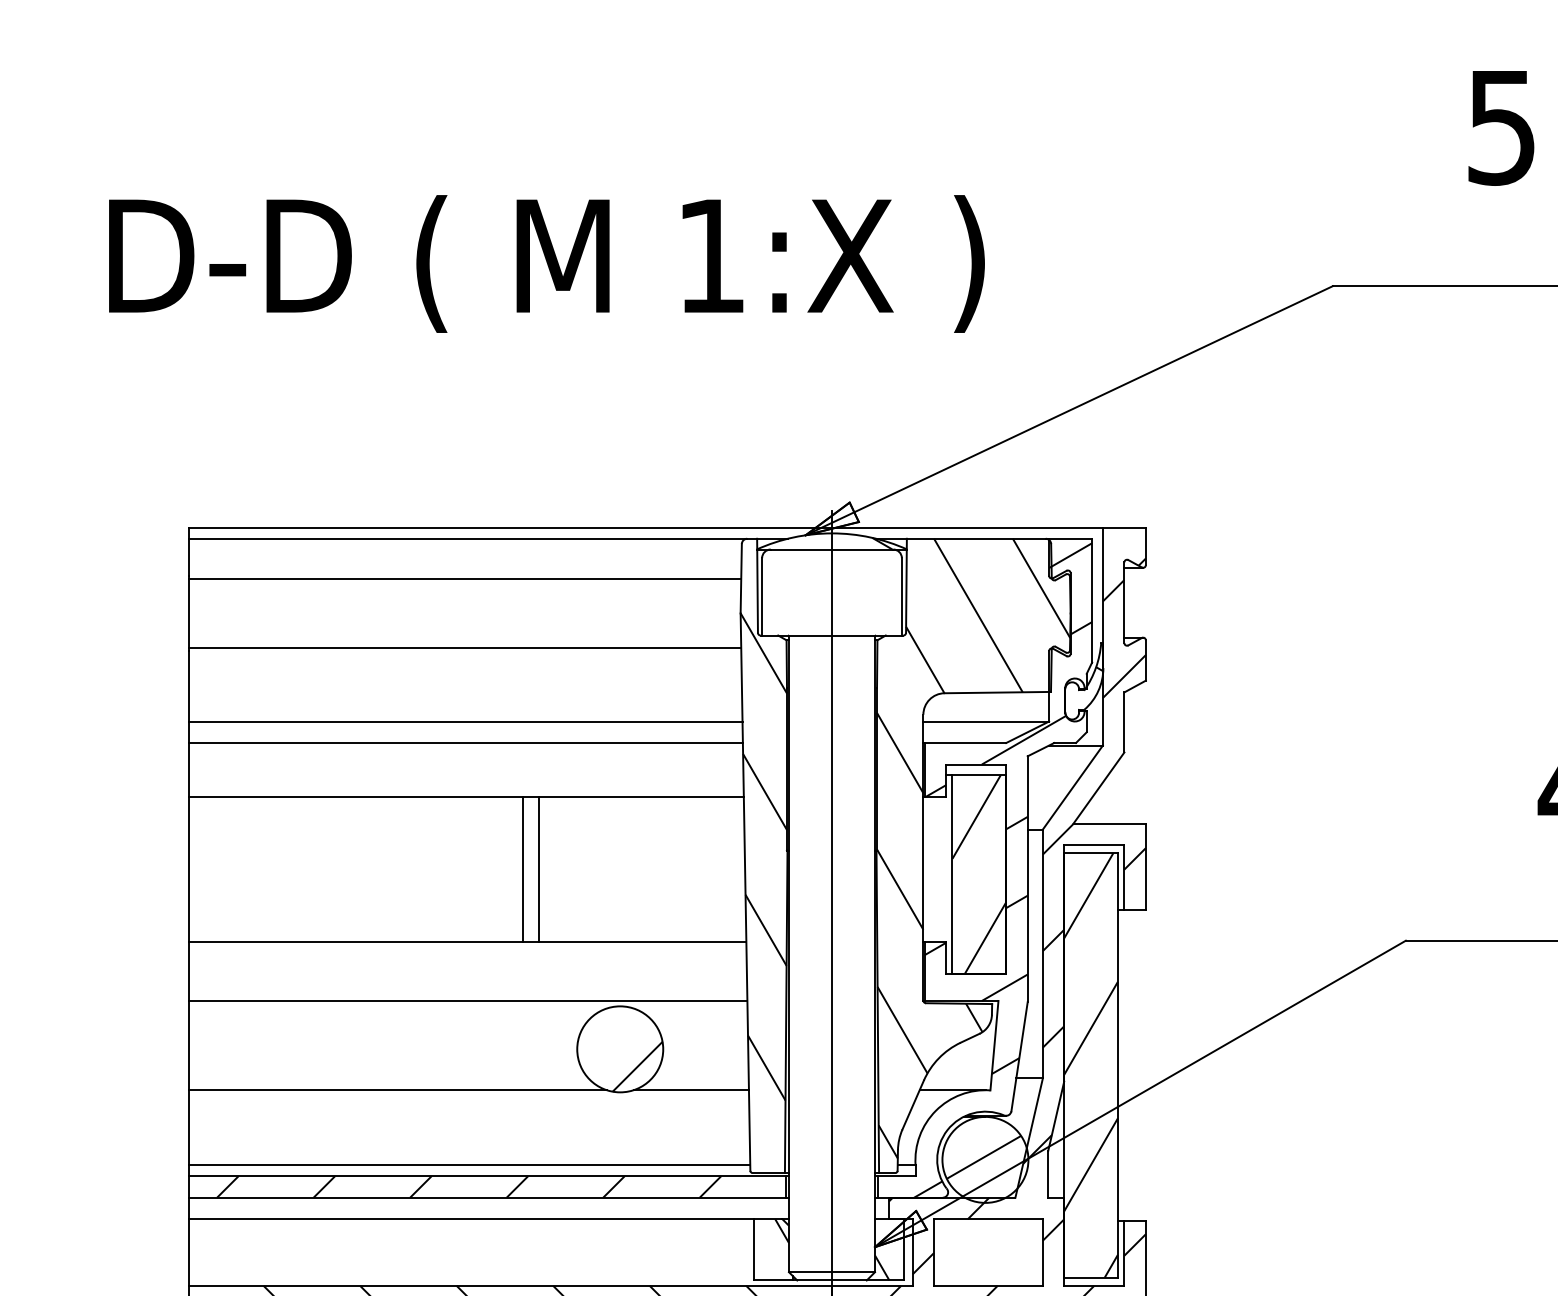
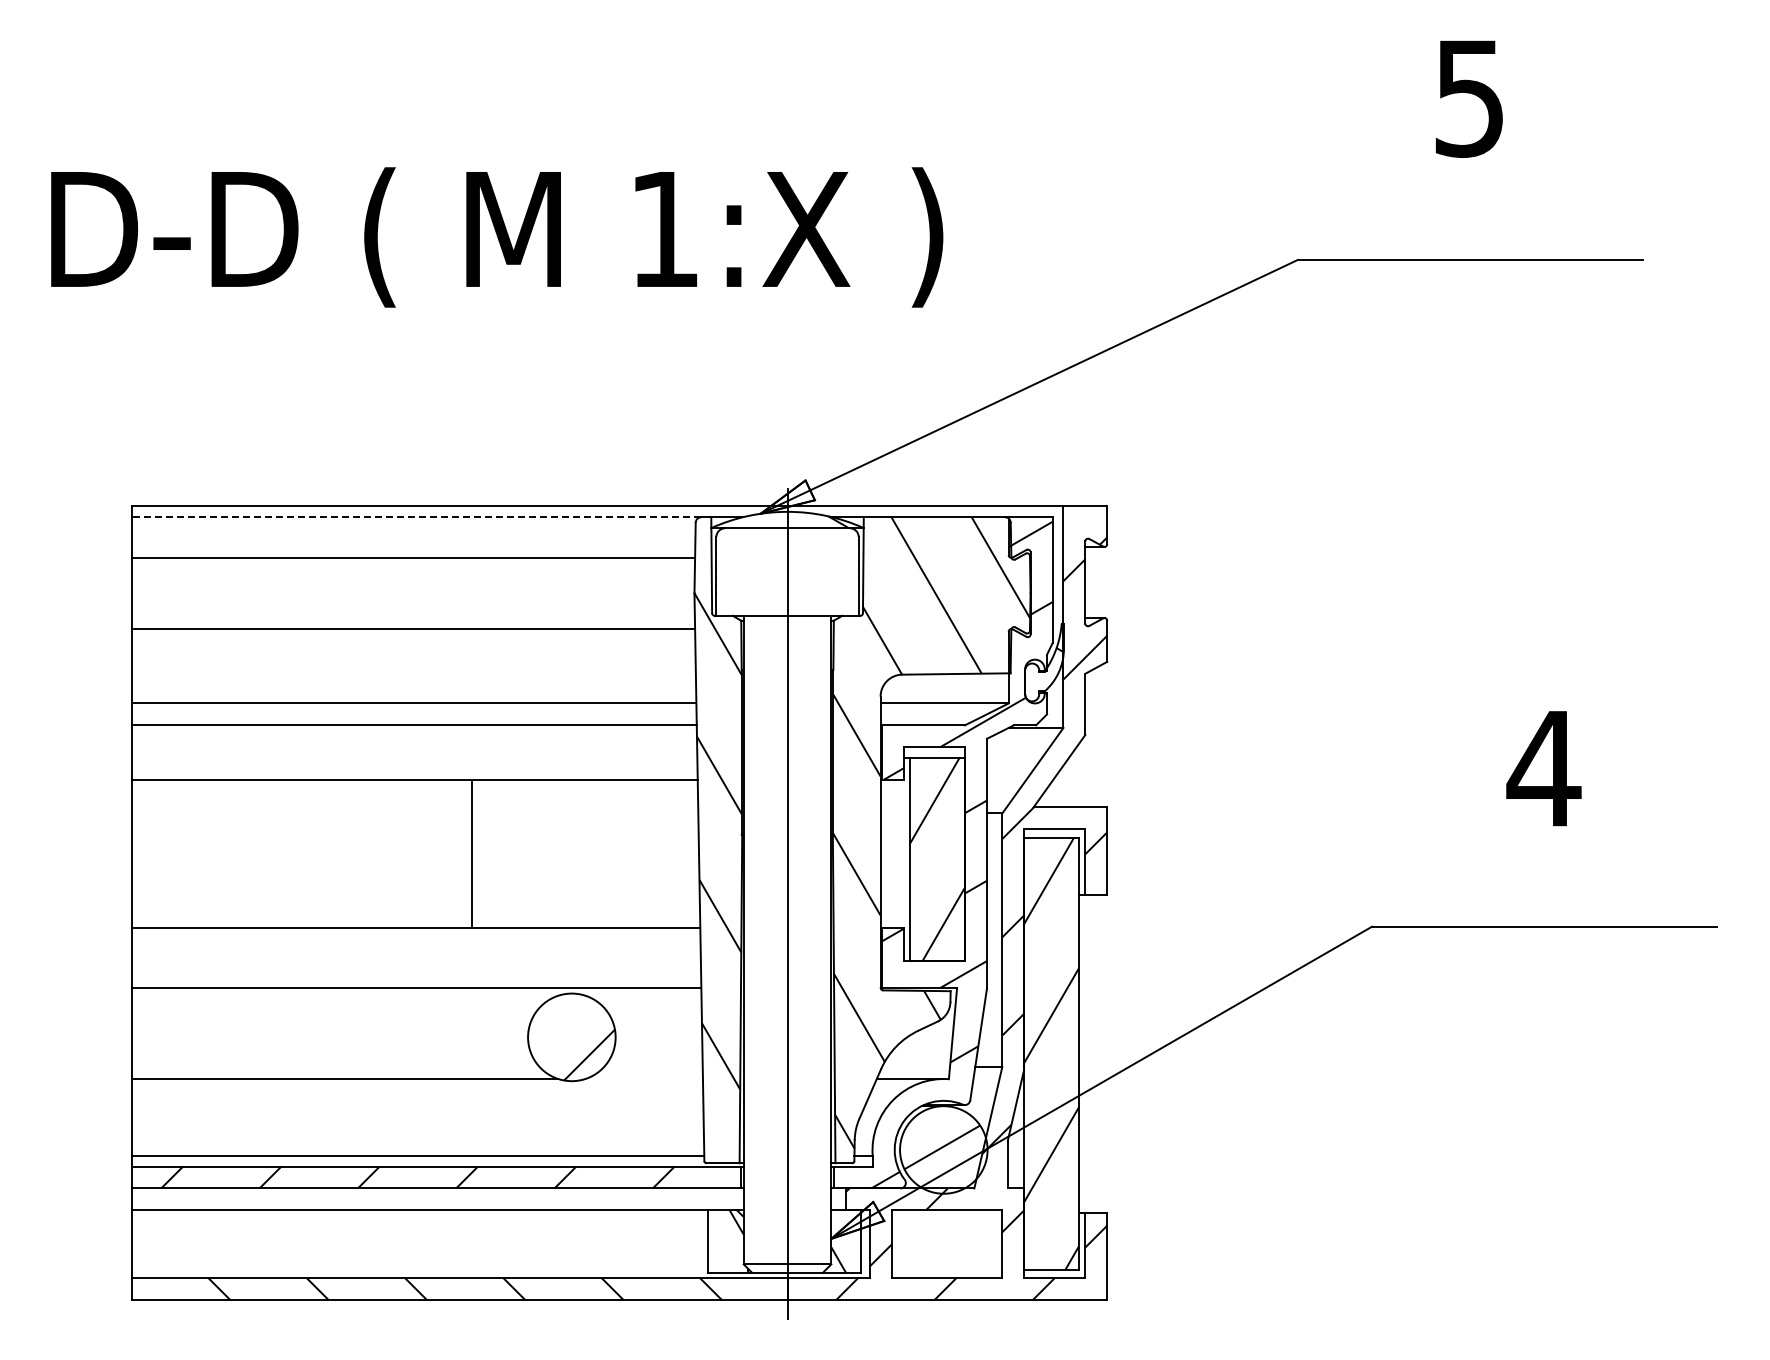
line: (467, 538) -> (416, 517), solid -> dashed
line: (538, 868) -> (488, 853), removed
line: (690, 1090) -> (643, 1079), removed

